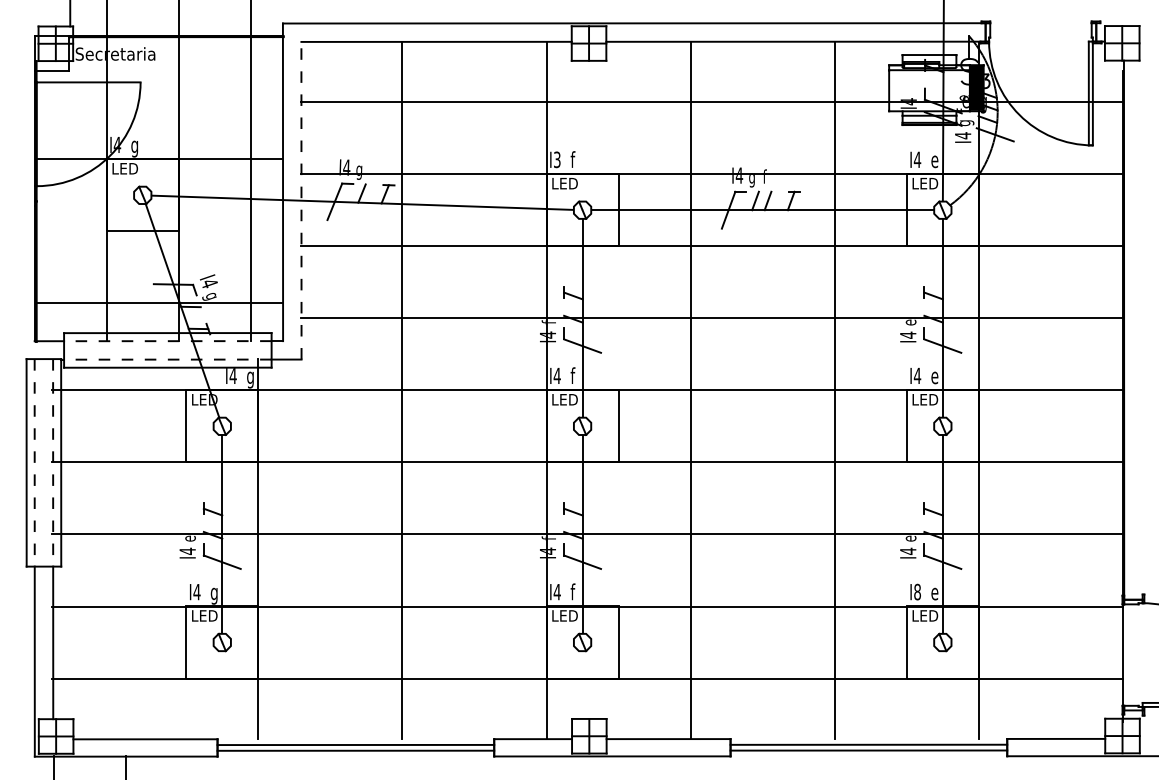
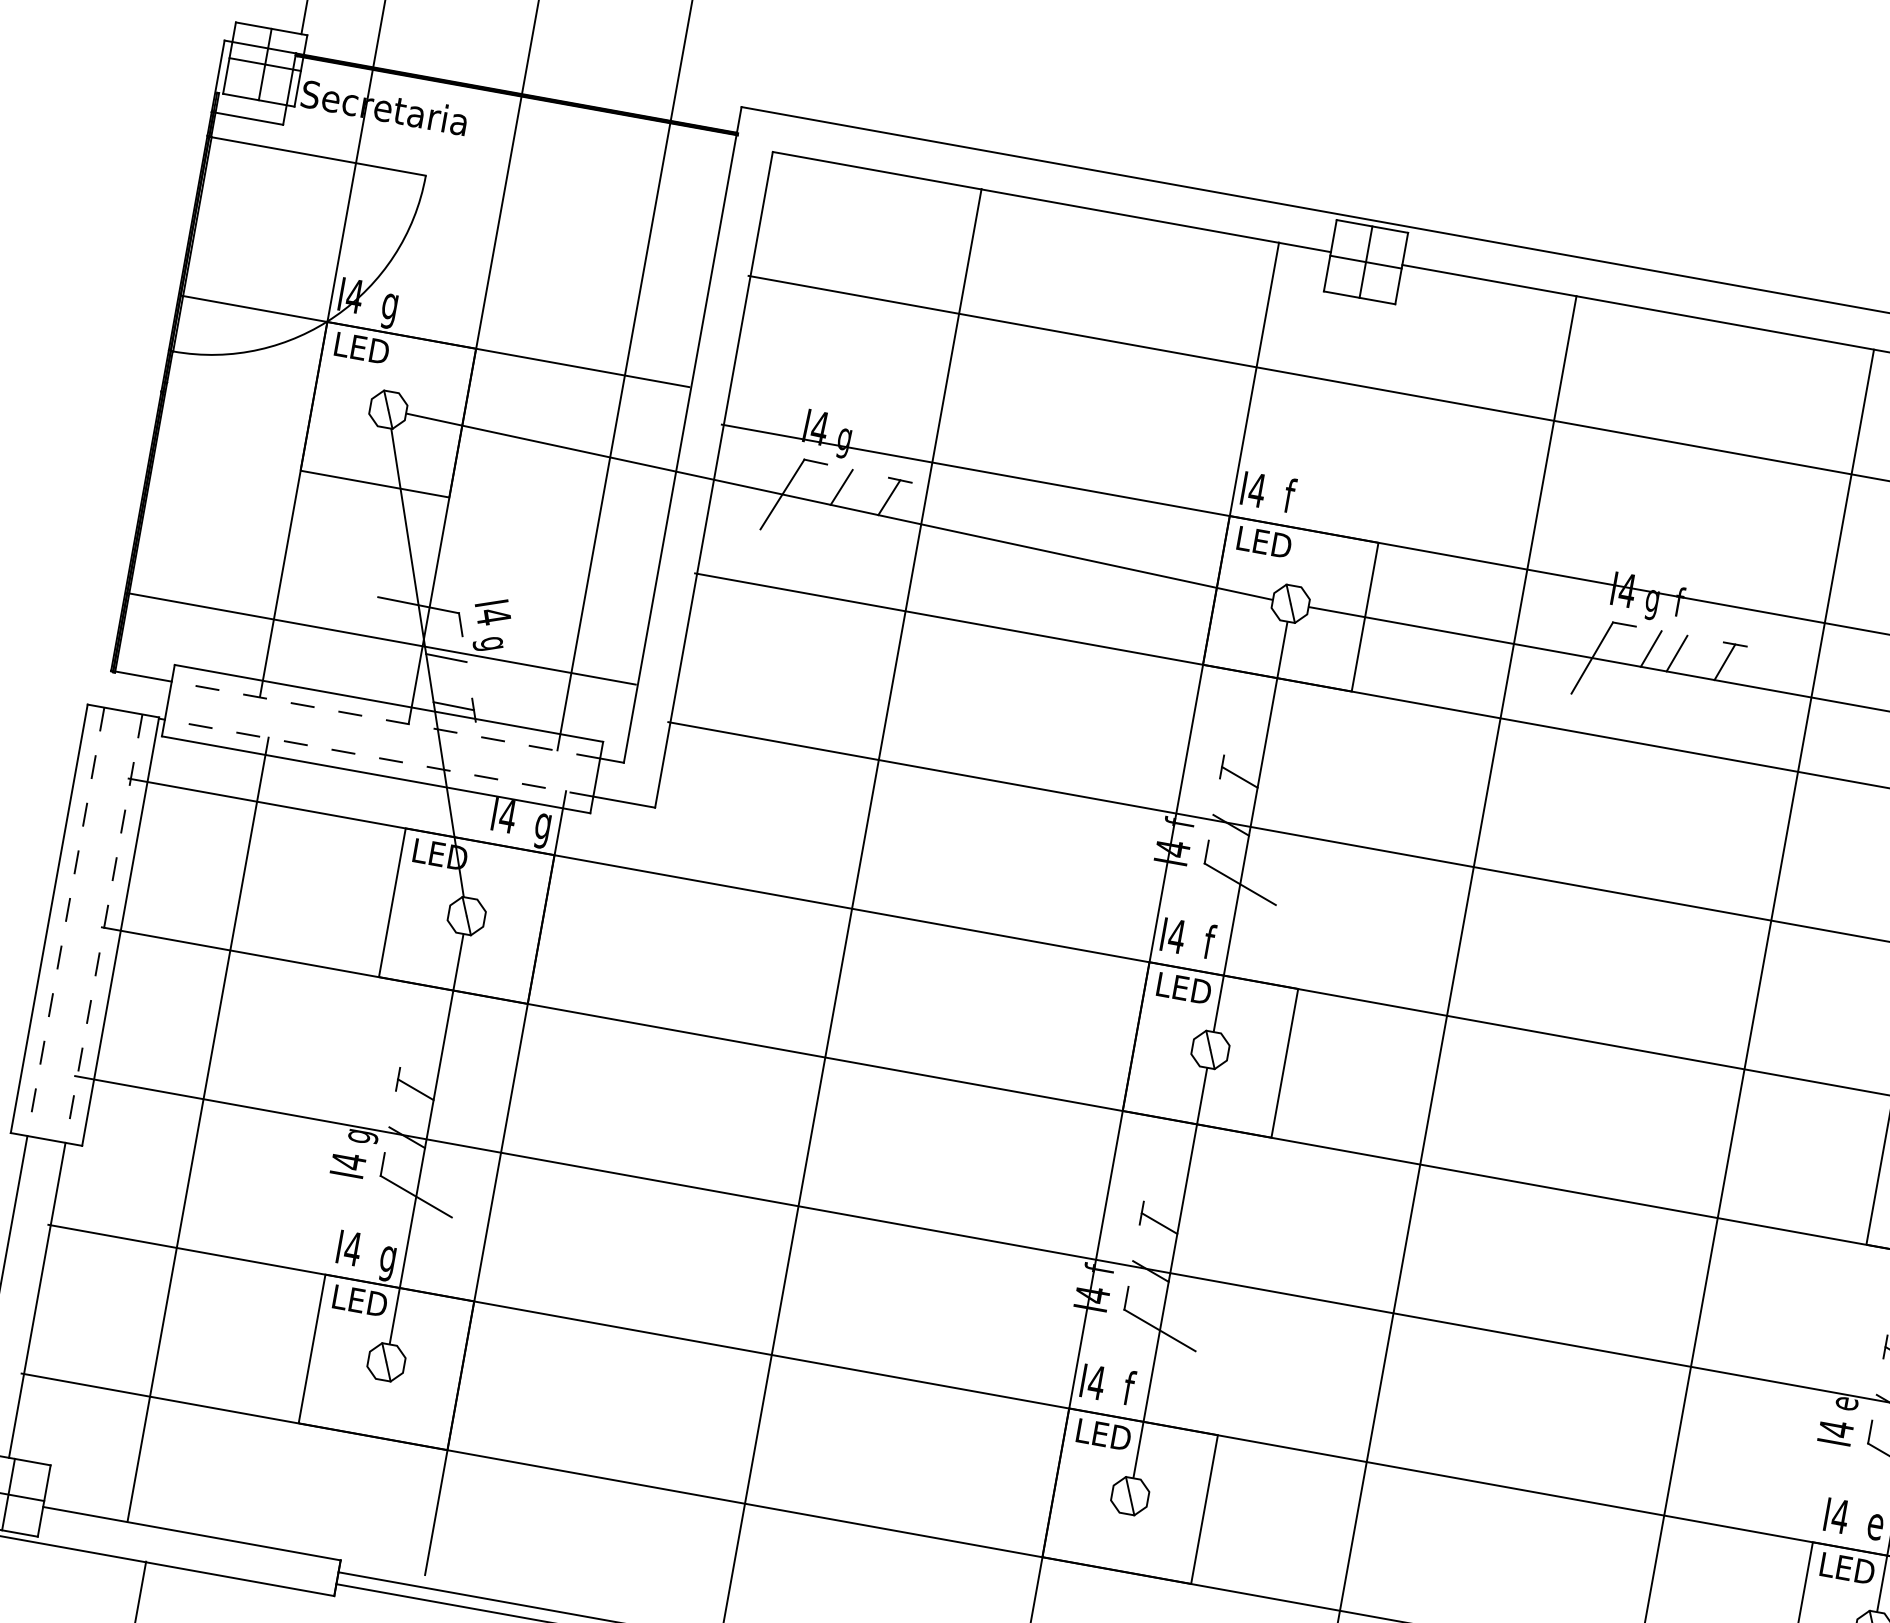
text: (556, 159) -> (1255, 489), I3 -> I4
line: (301, 200) -> (714, 479), dashed -> solid
text: (192, 538) -> (363, 1136), e -> g
line: (114, 549) -> (198, 1130), added
text: (917, 591) -> (1840, 1515), I8 -> I4

